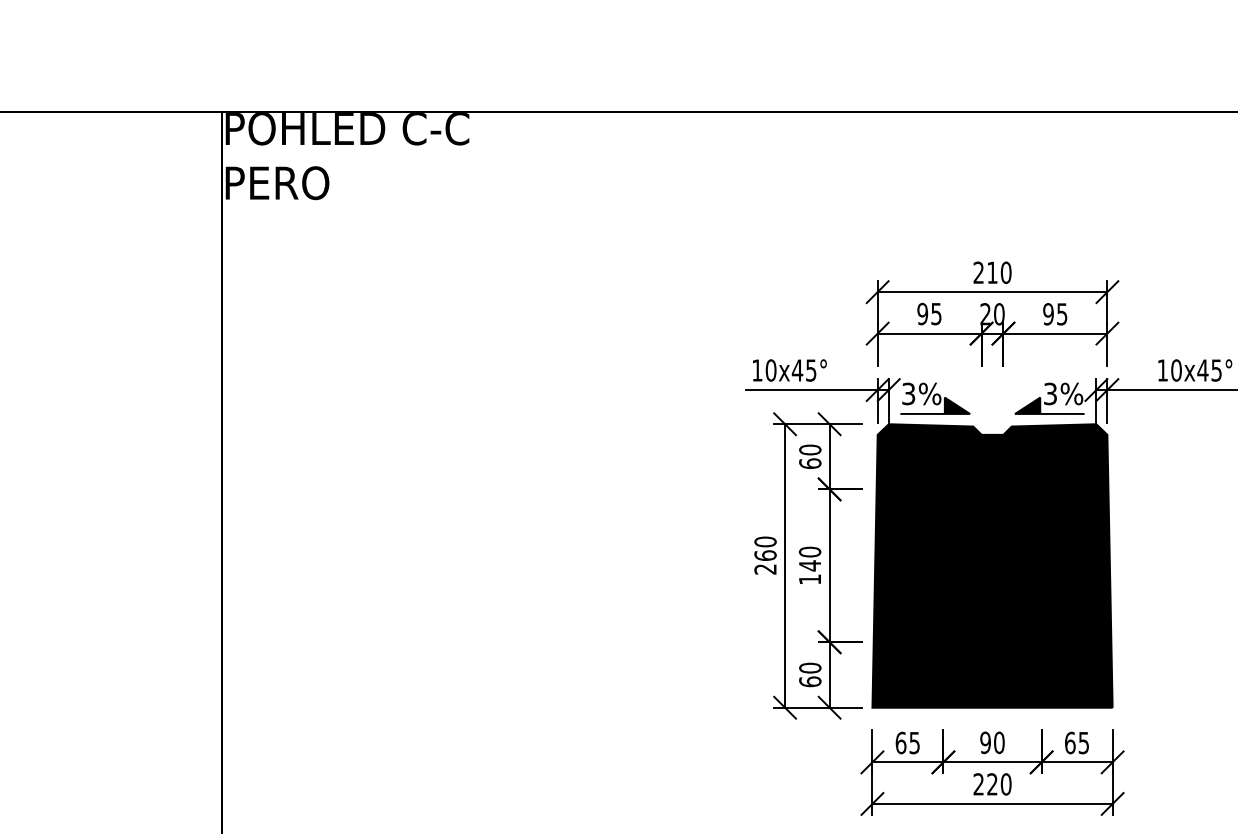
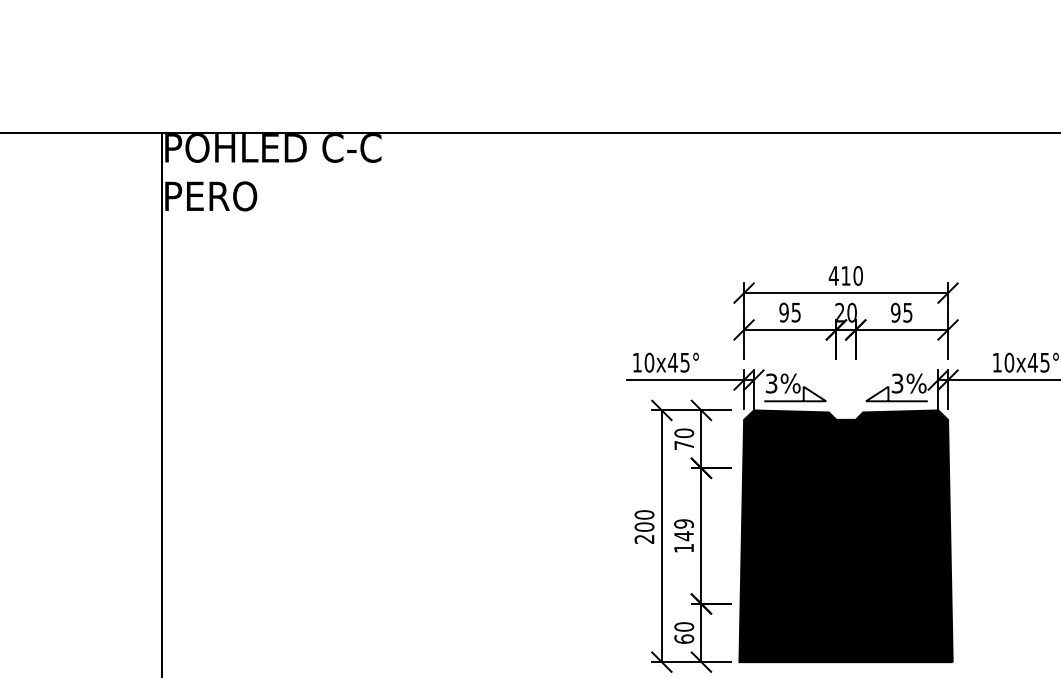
text: (978, 272) -> (833, 275), 210 -> 410
fill: (957, 405) -> (814, 393), removed
fill: (1027, 405) -> (877, 393), removed
text: (810, 463) -> (684, 445), 60 -> 70
text: (810, 551) -> (684, 523), 140 -> 149
text: (765, 555) -> (644, 526), 260 -> 200

